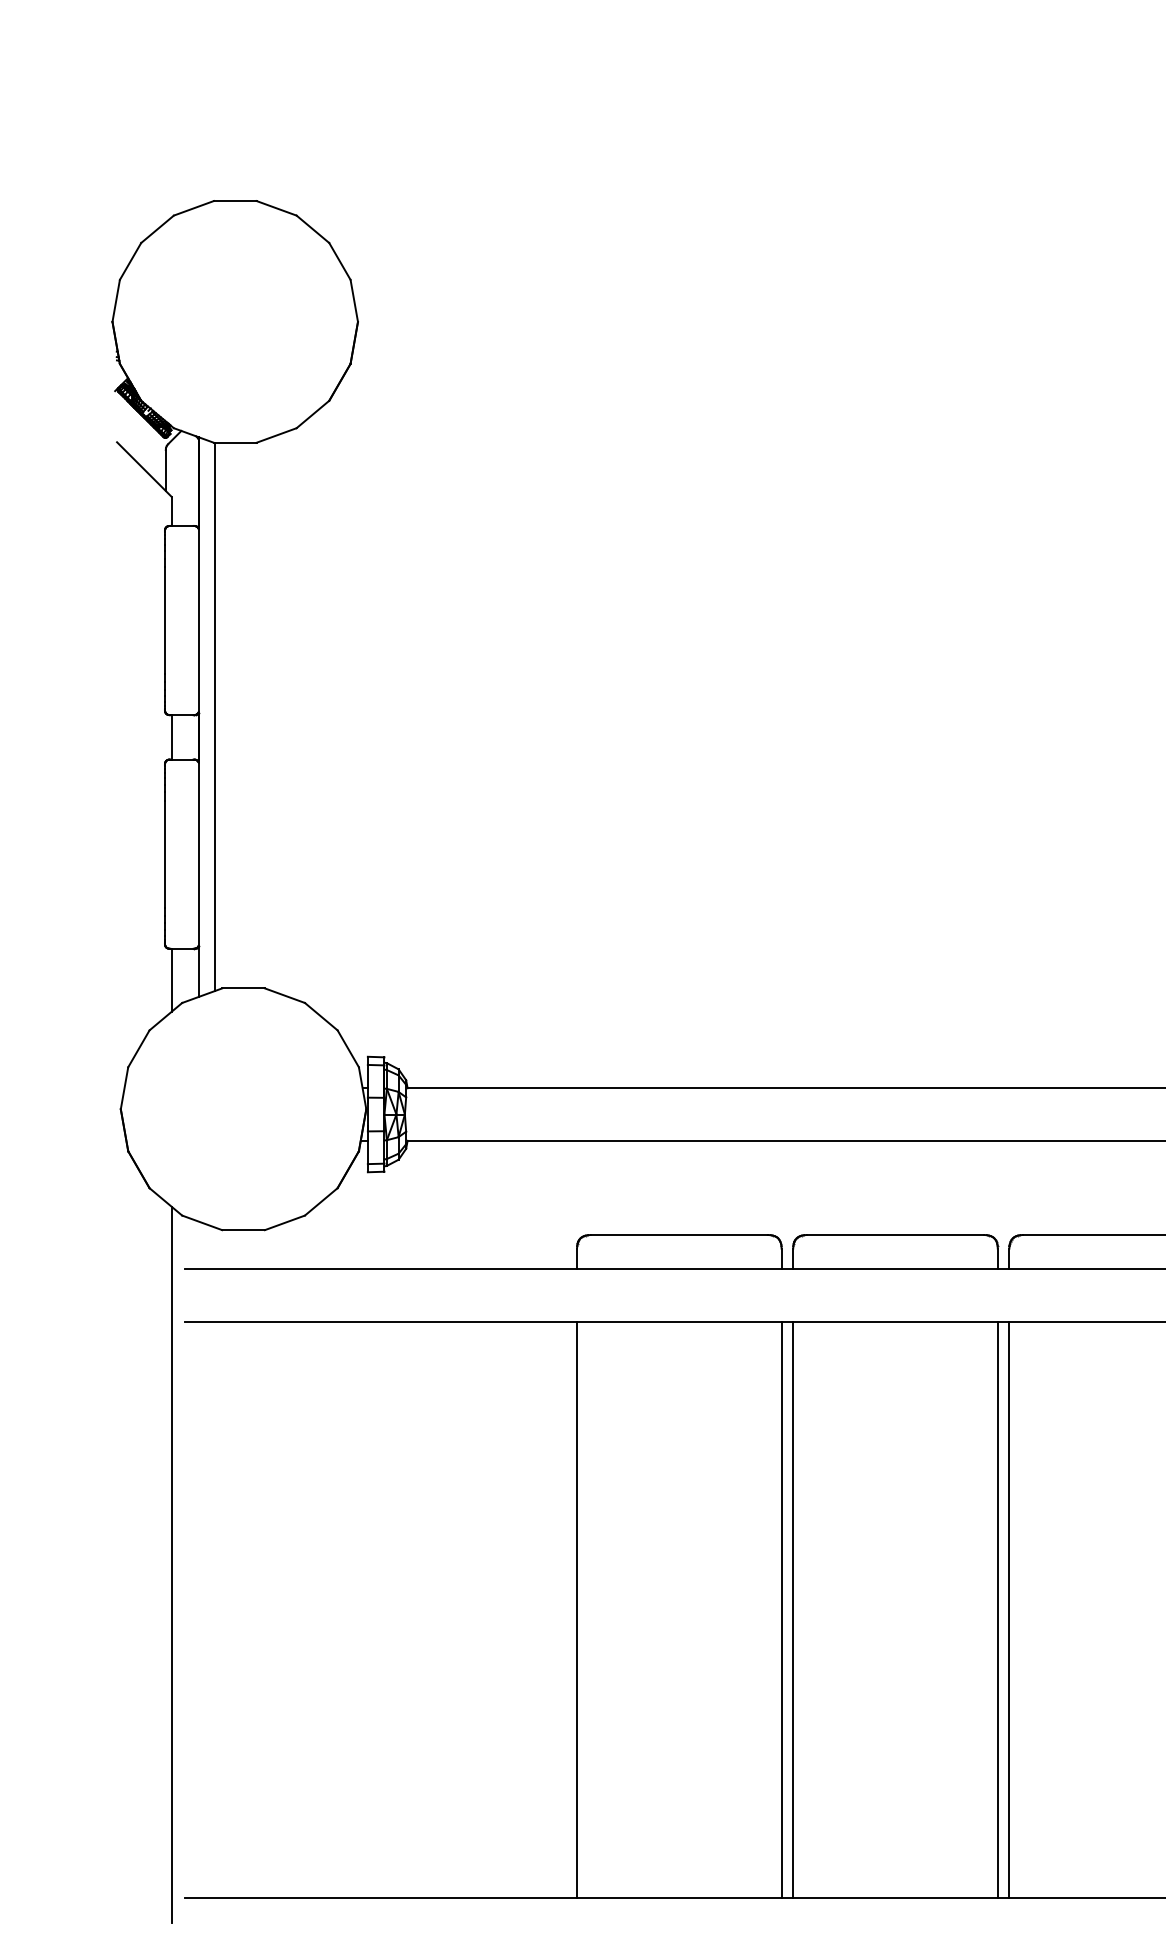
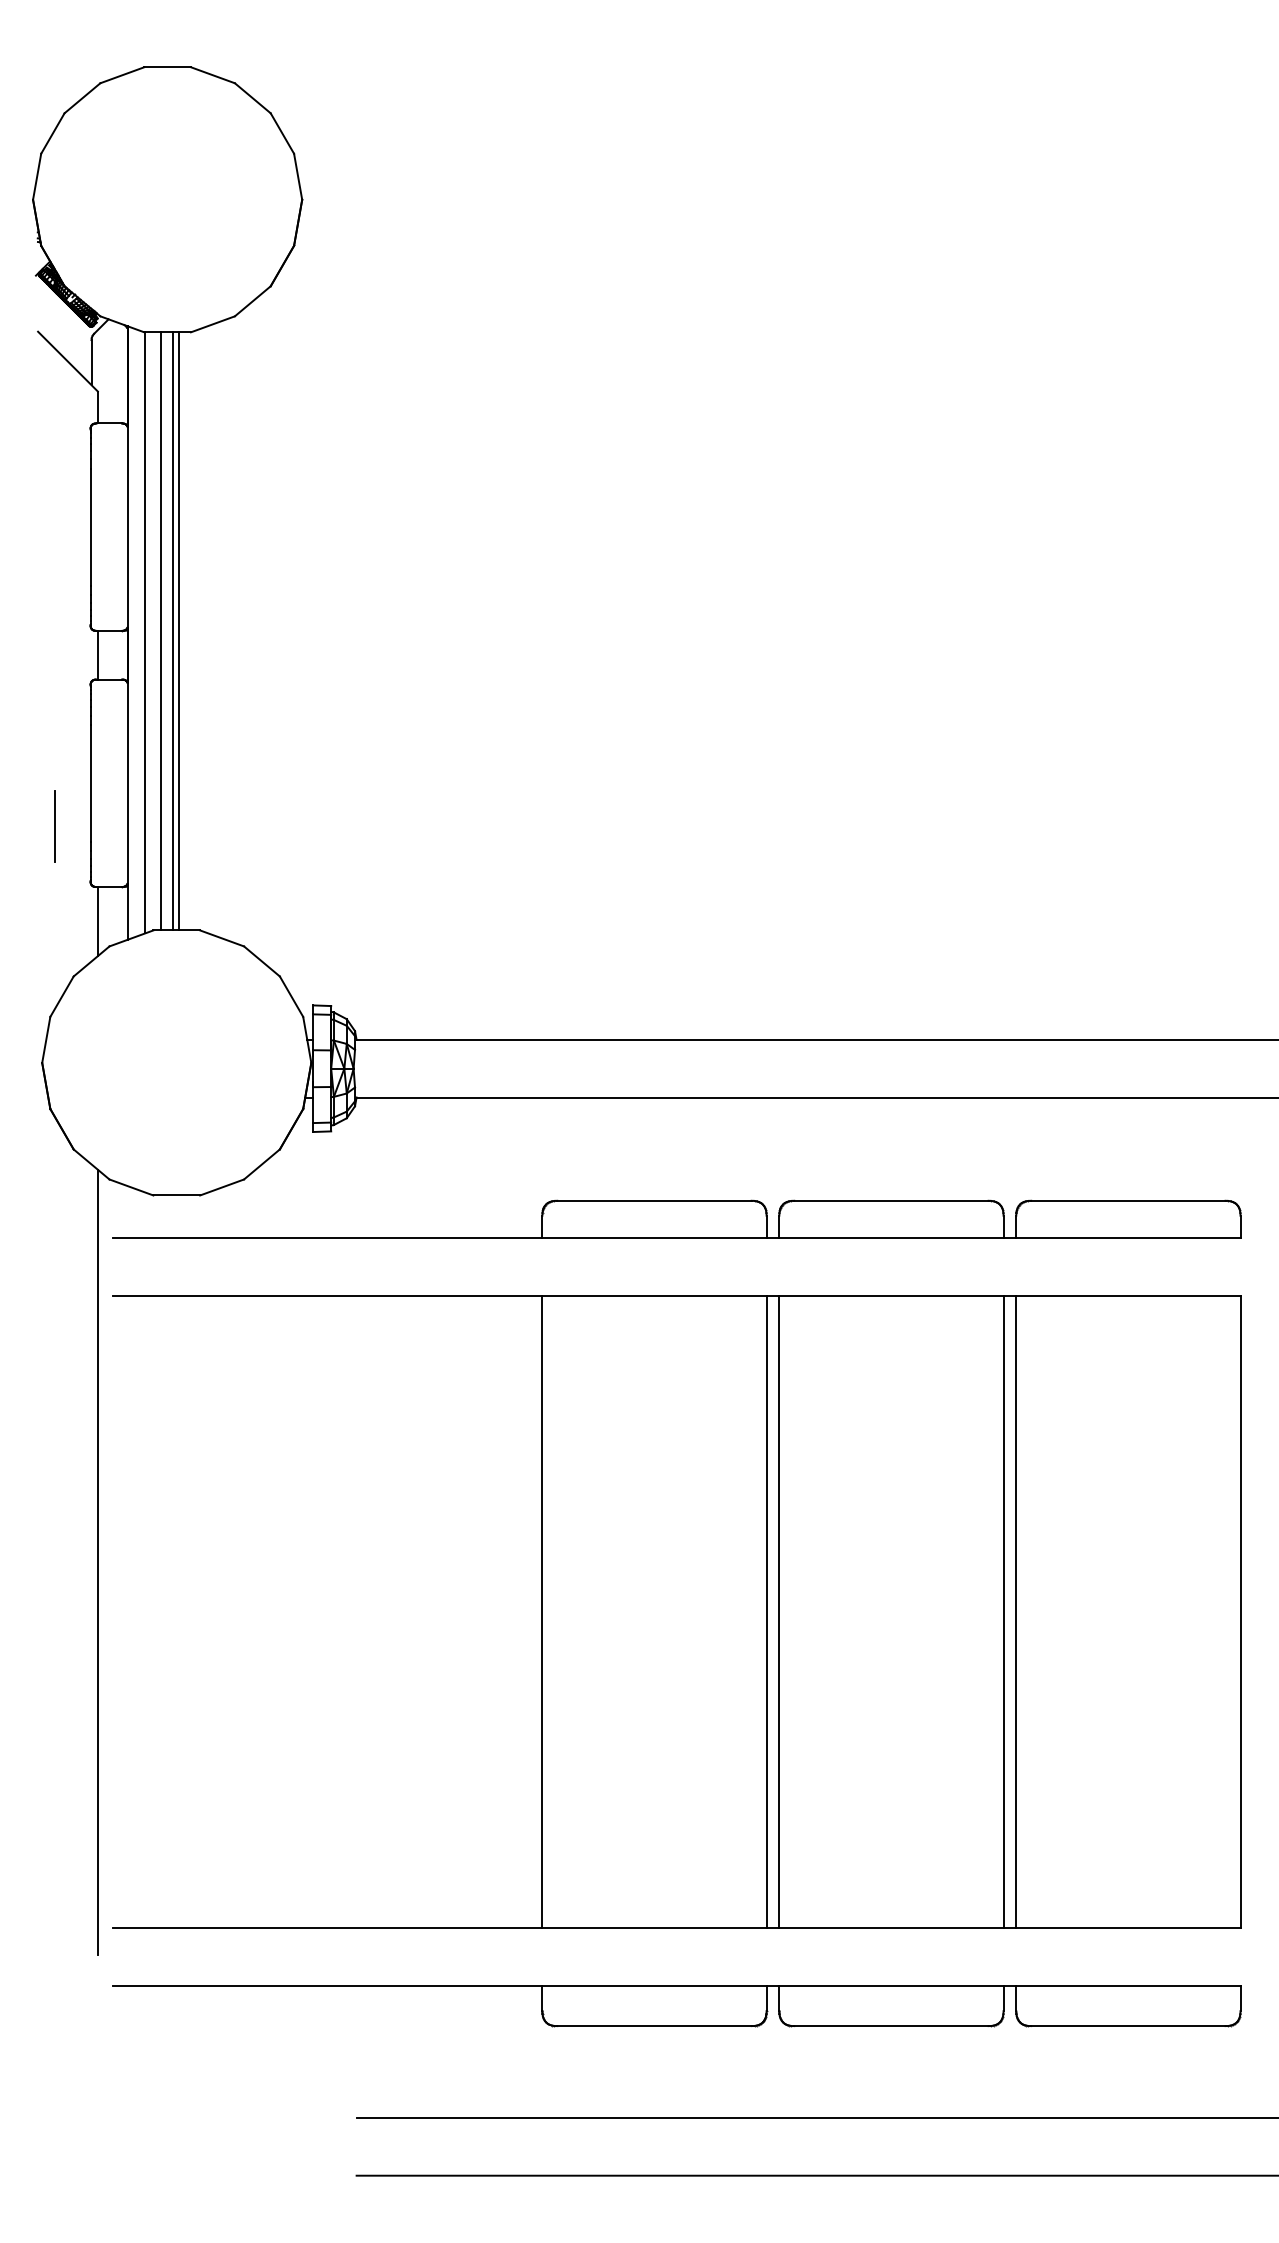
line: (229, 715) -> (161, 631), added
line: (239, 715) -> (172, 631), added
line: (246, 715) -> (179, 631), added
line: (132, 893) -> (54, 826), added

